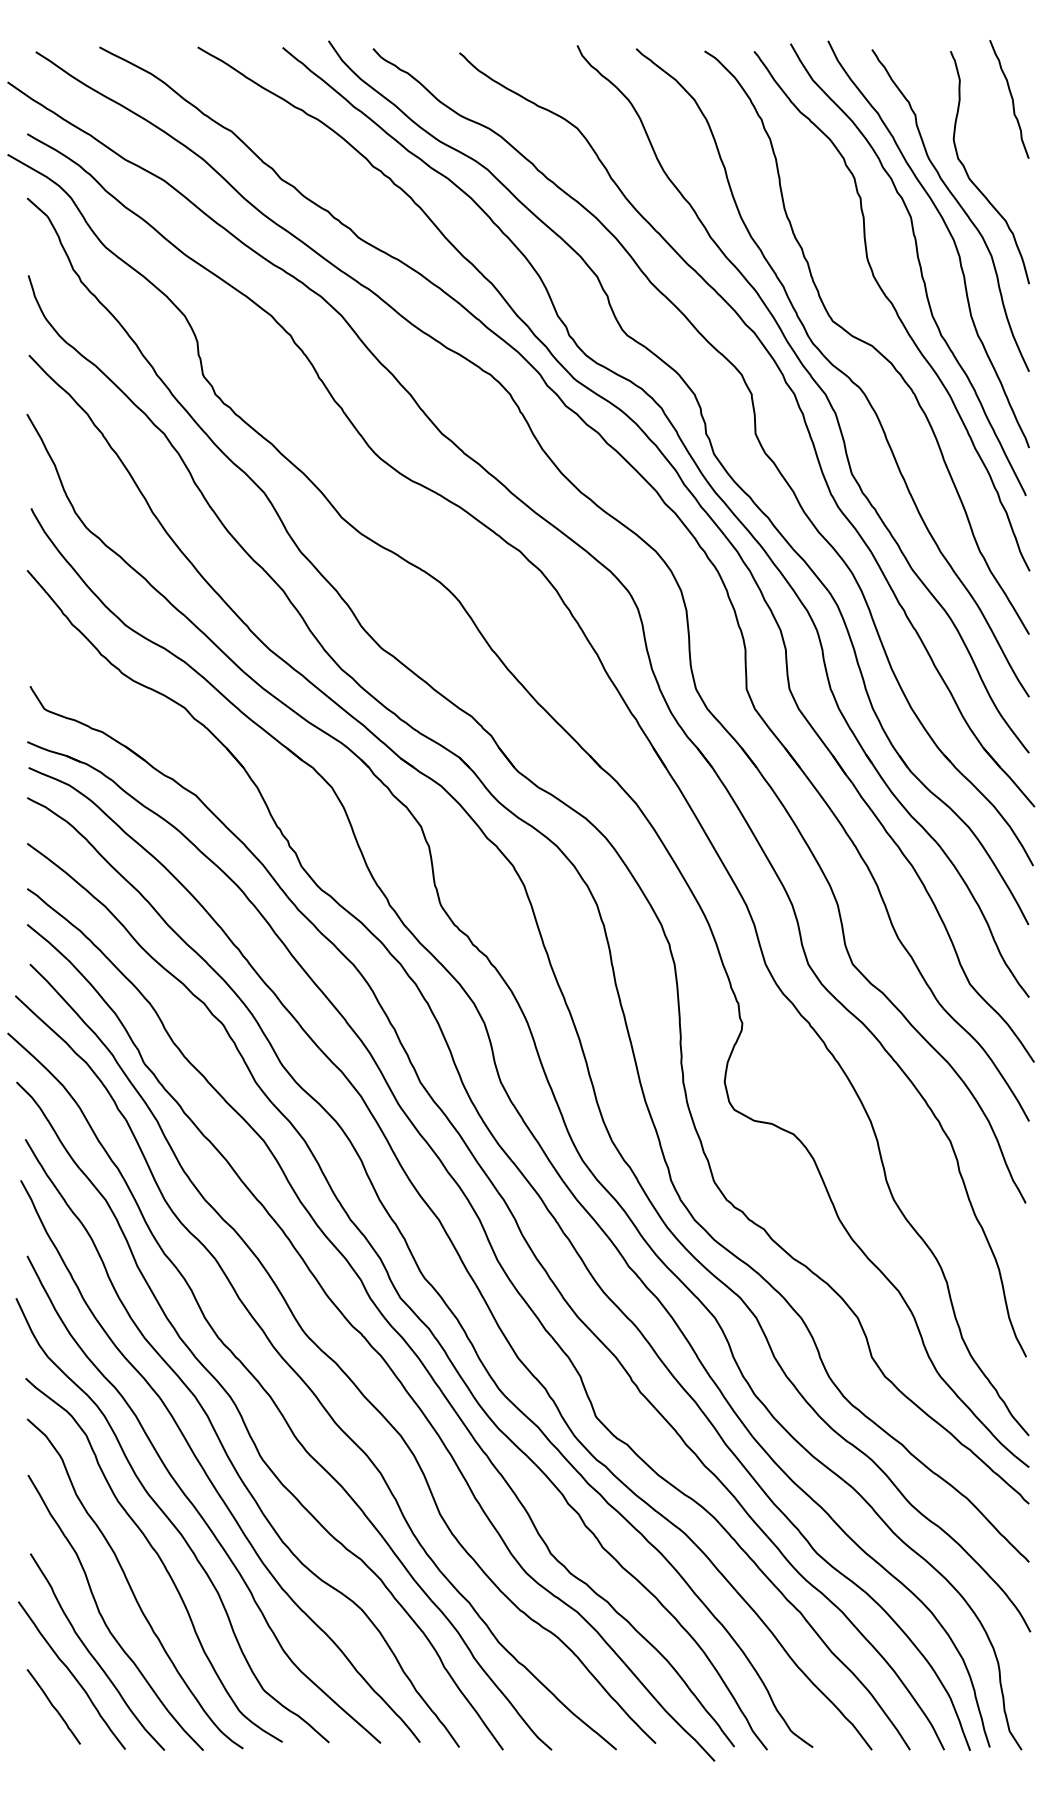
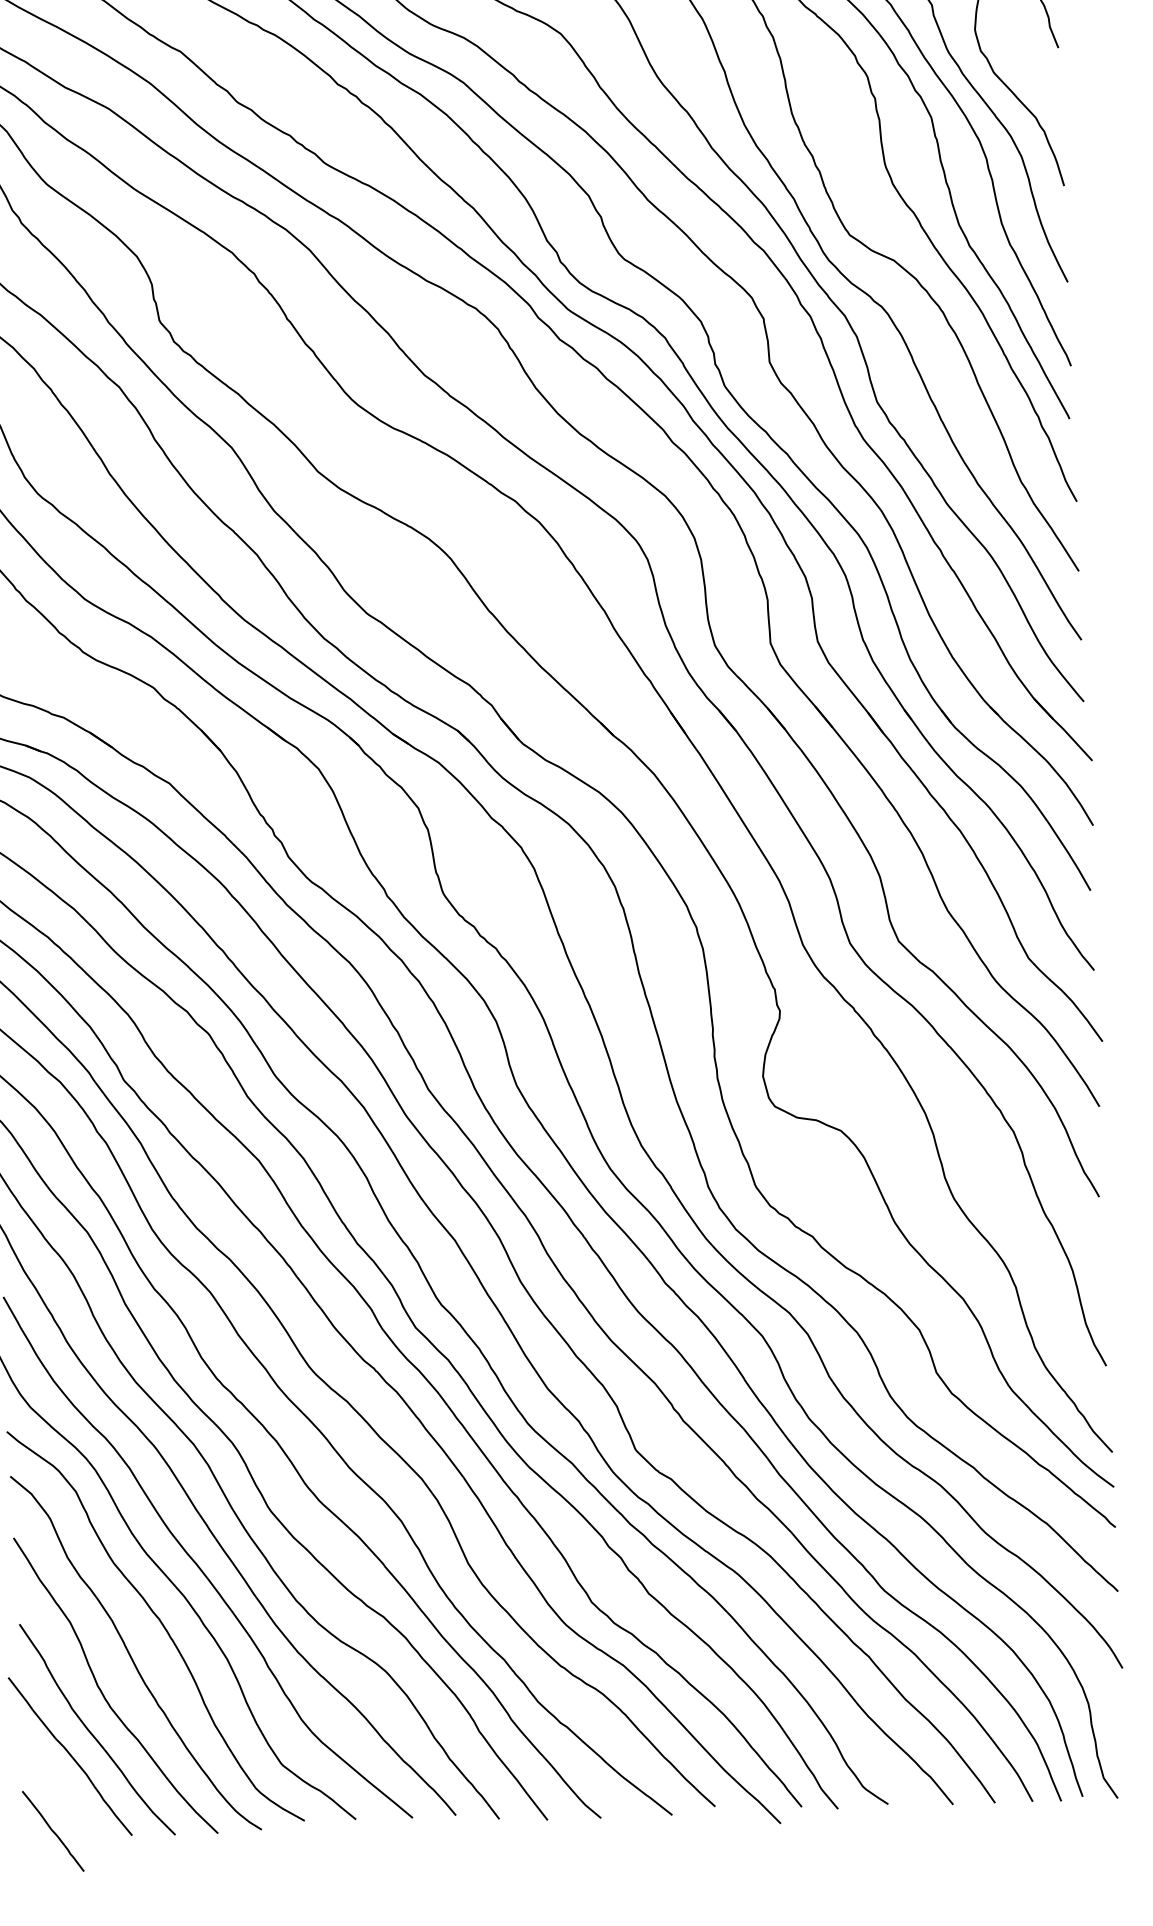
line: (53, 1706) -> (52, 1830), moved

